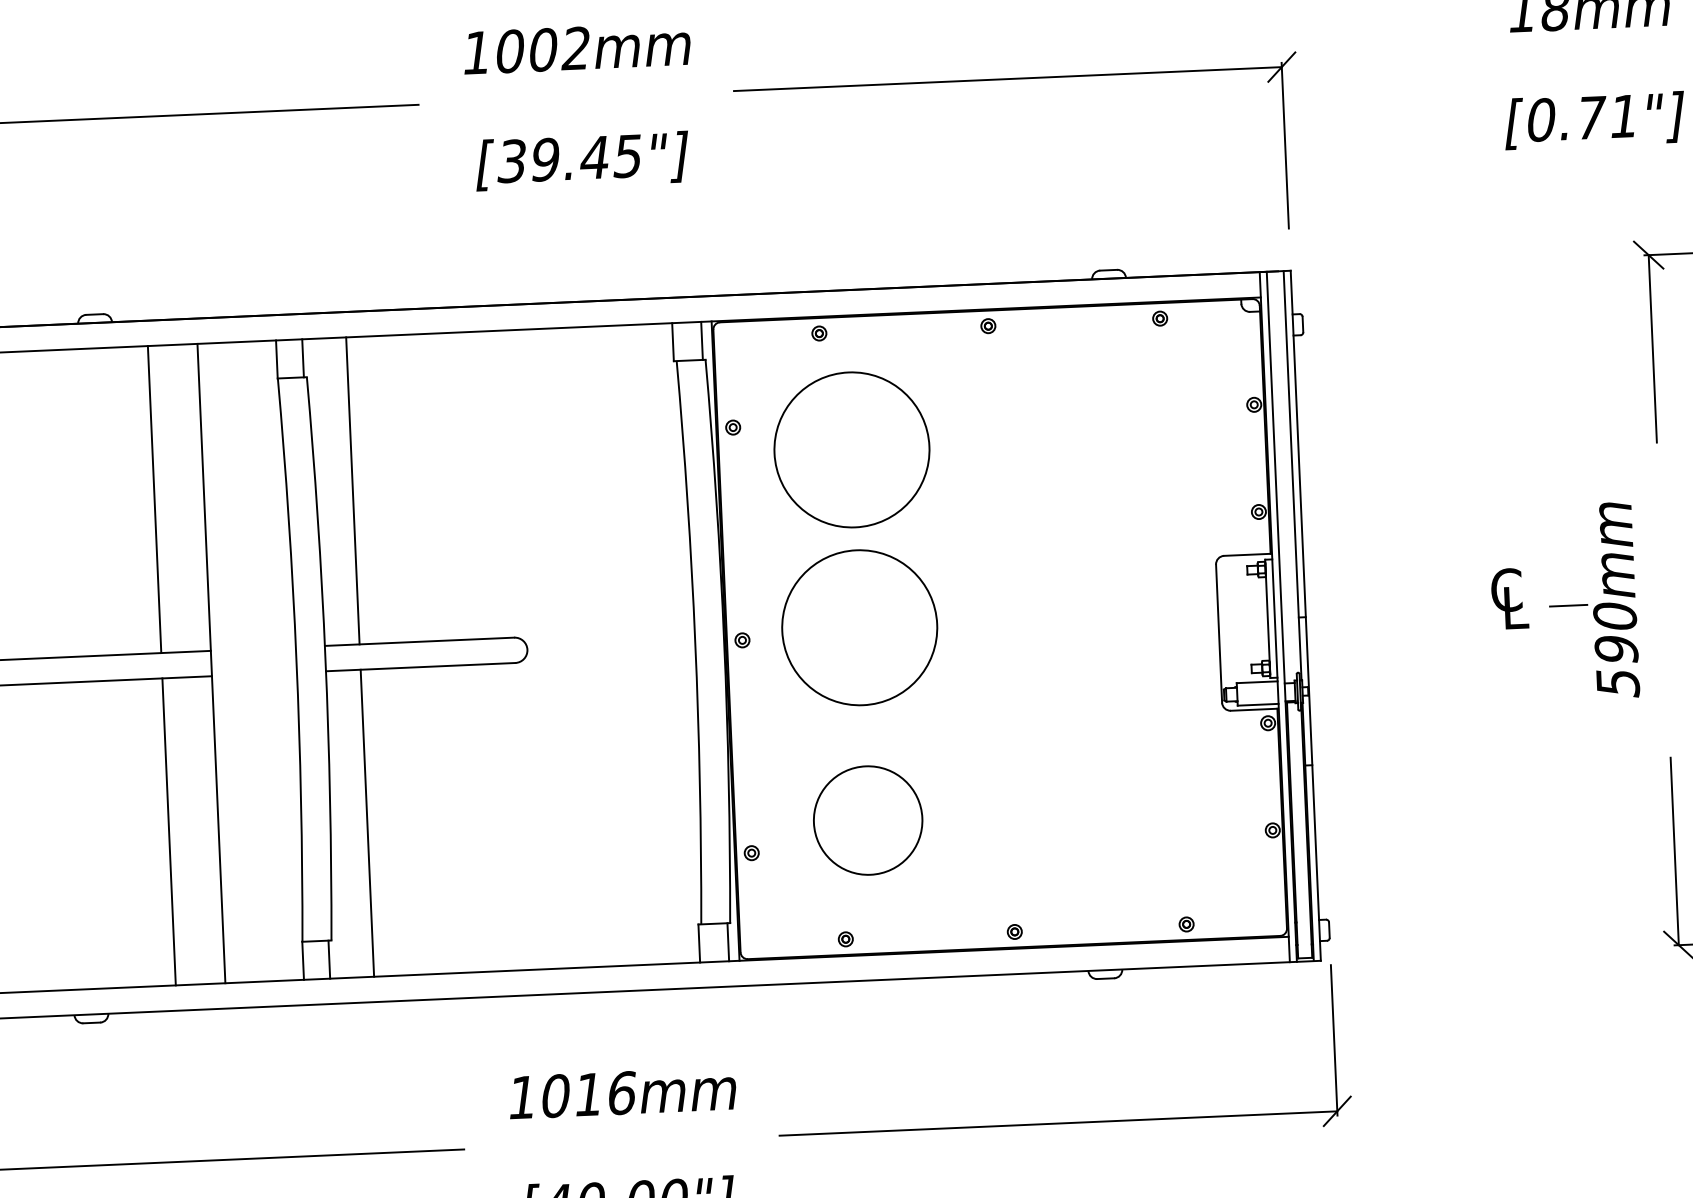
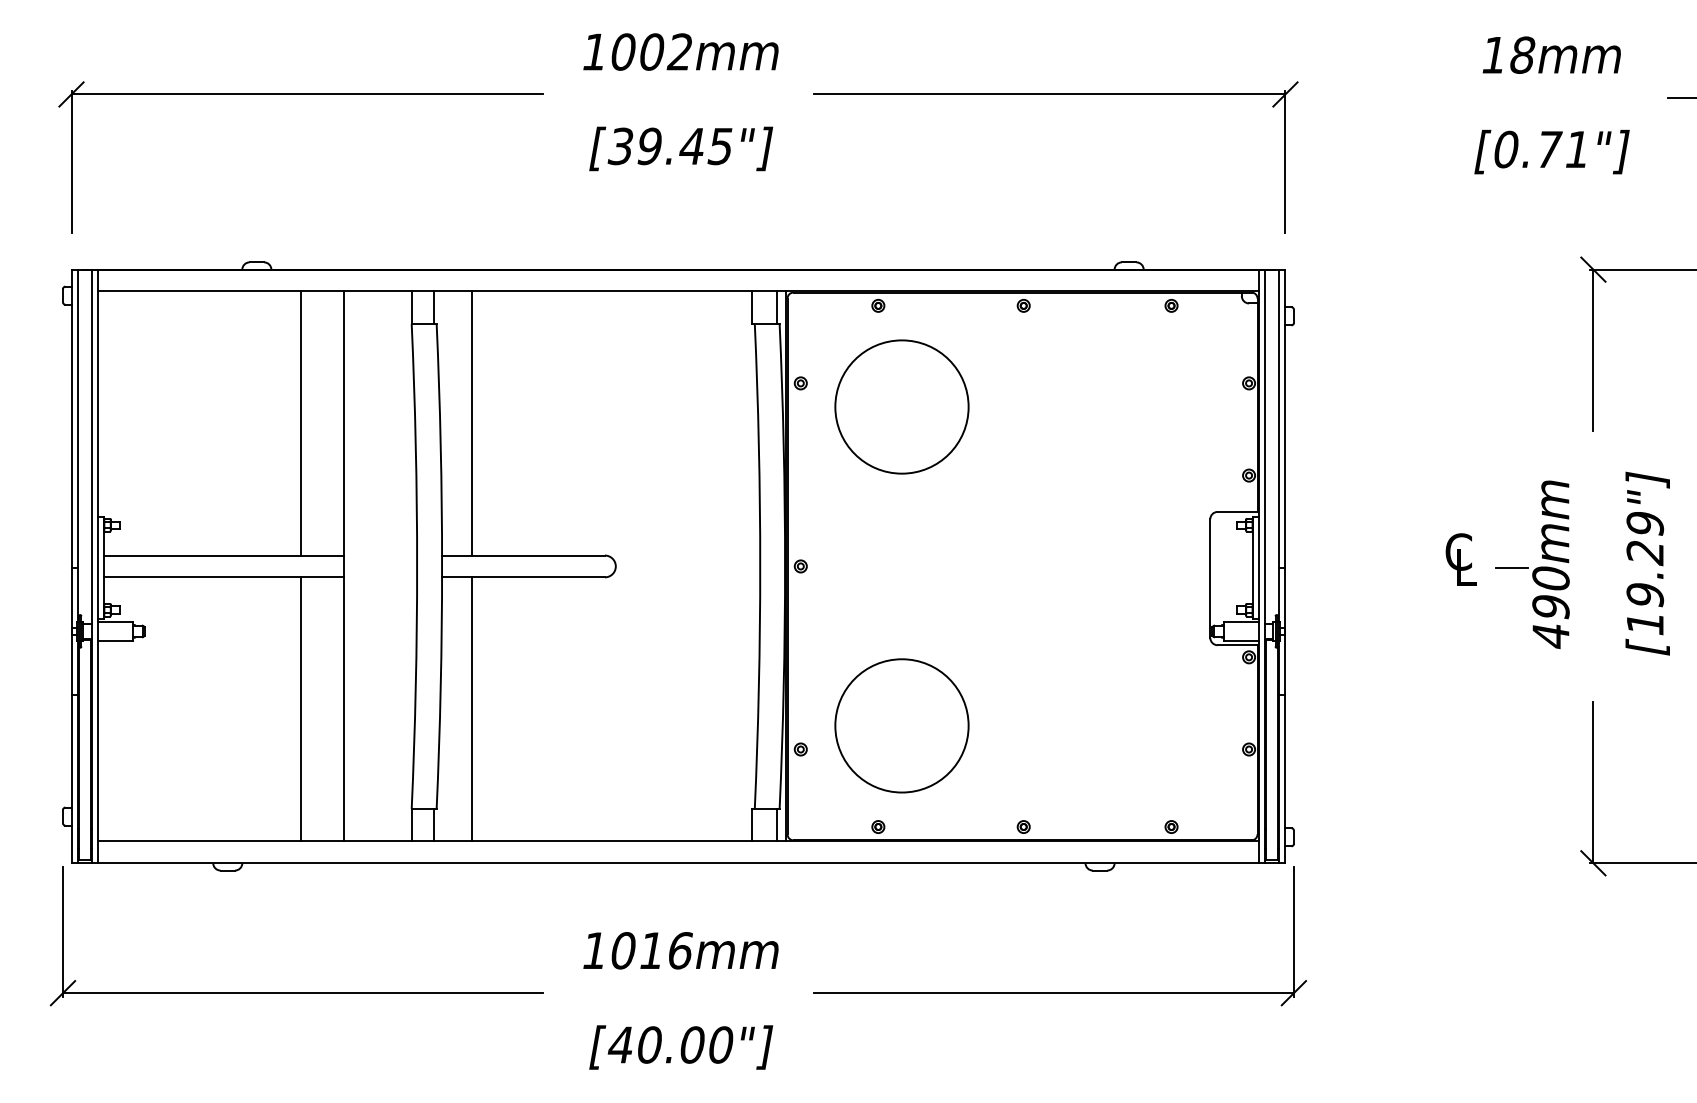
circle: (859, 627) -> (901, 559), removed
text: (1617, 683) -> (1550, 636), 590mm -> 490mm
circle: (867, 820) -> (901, 725), size x1.43

